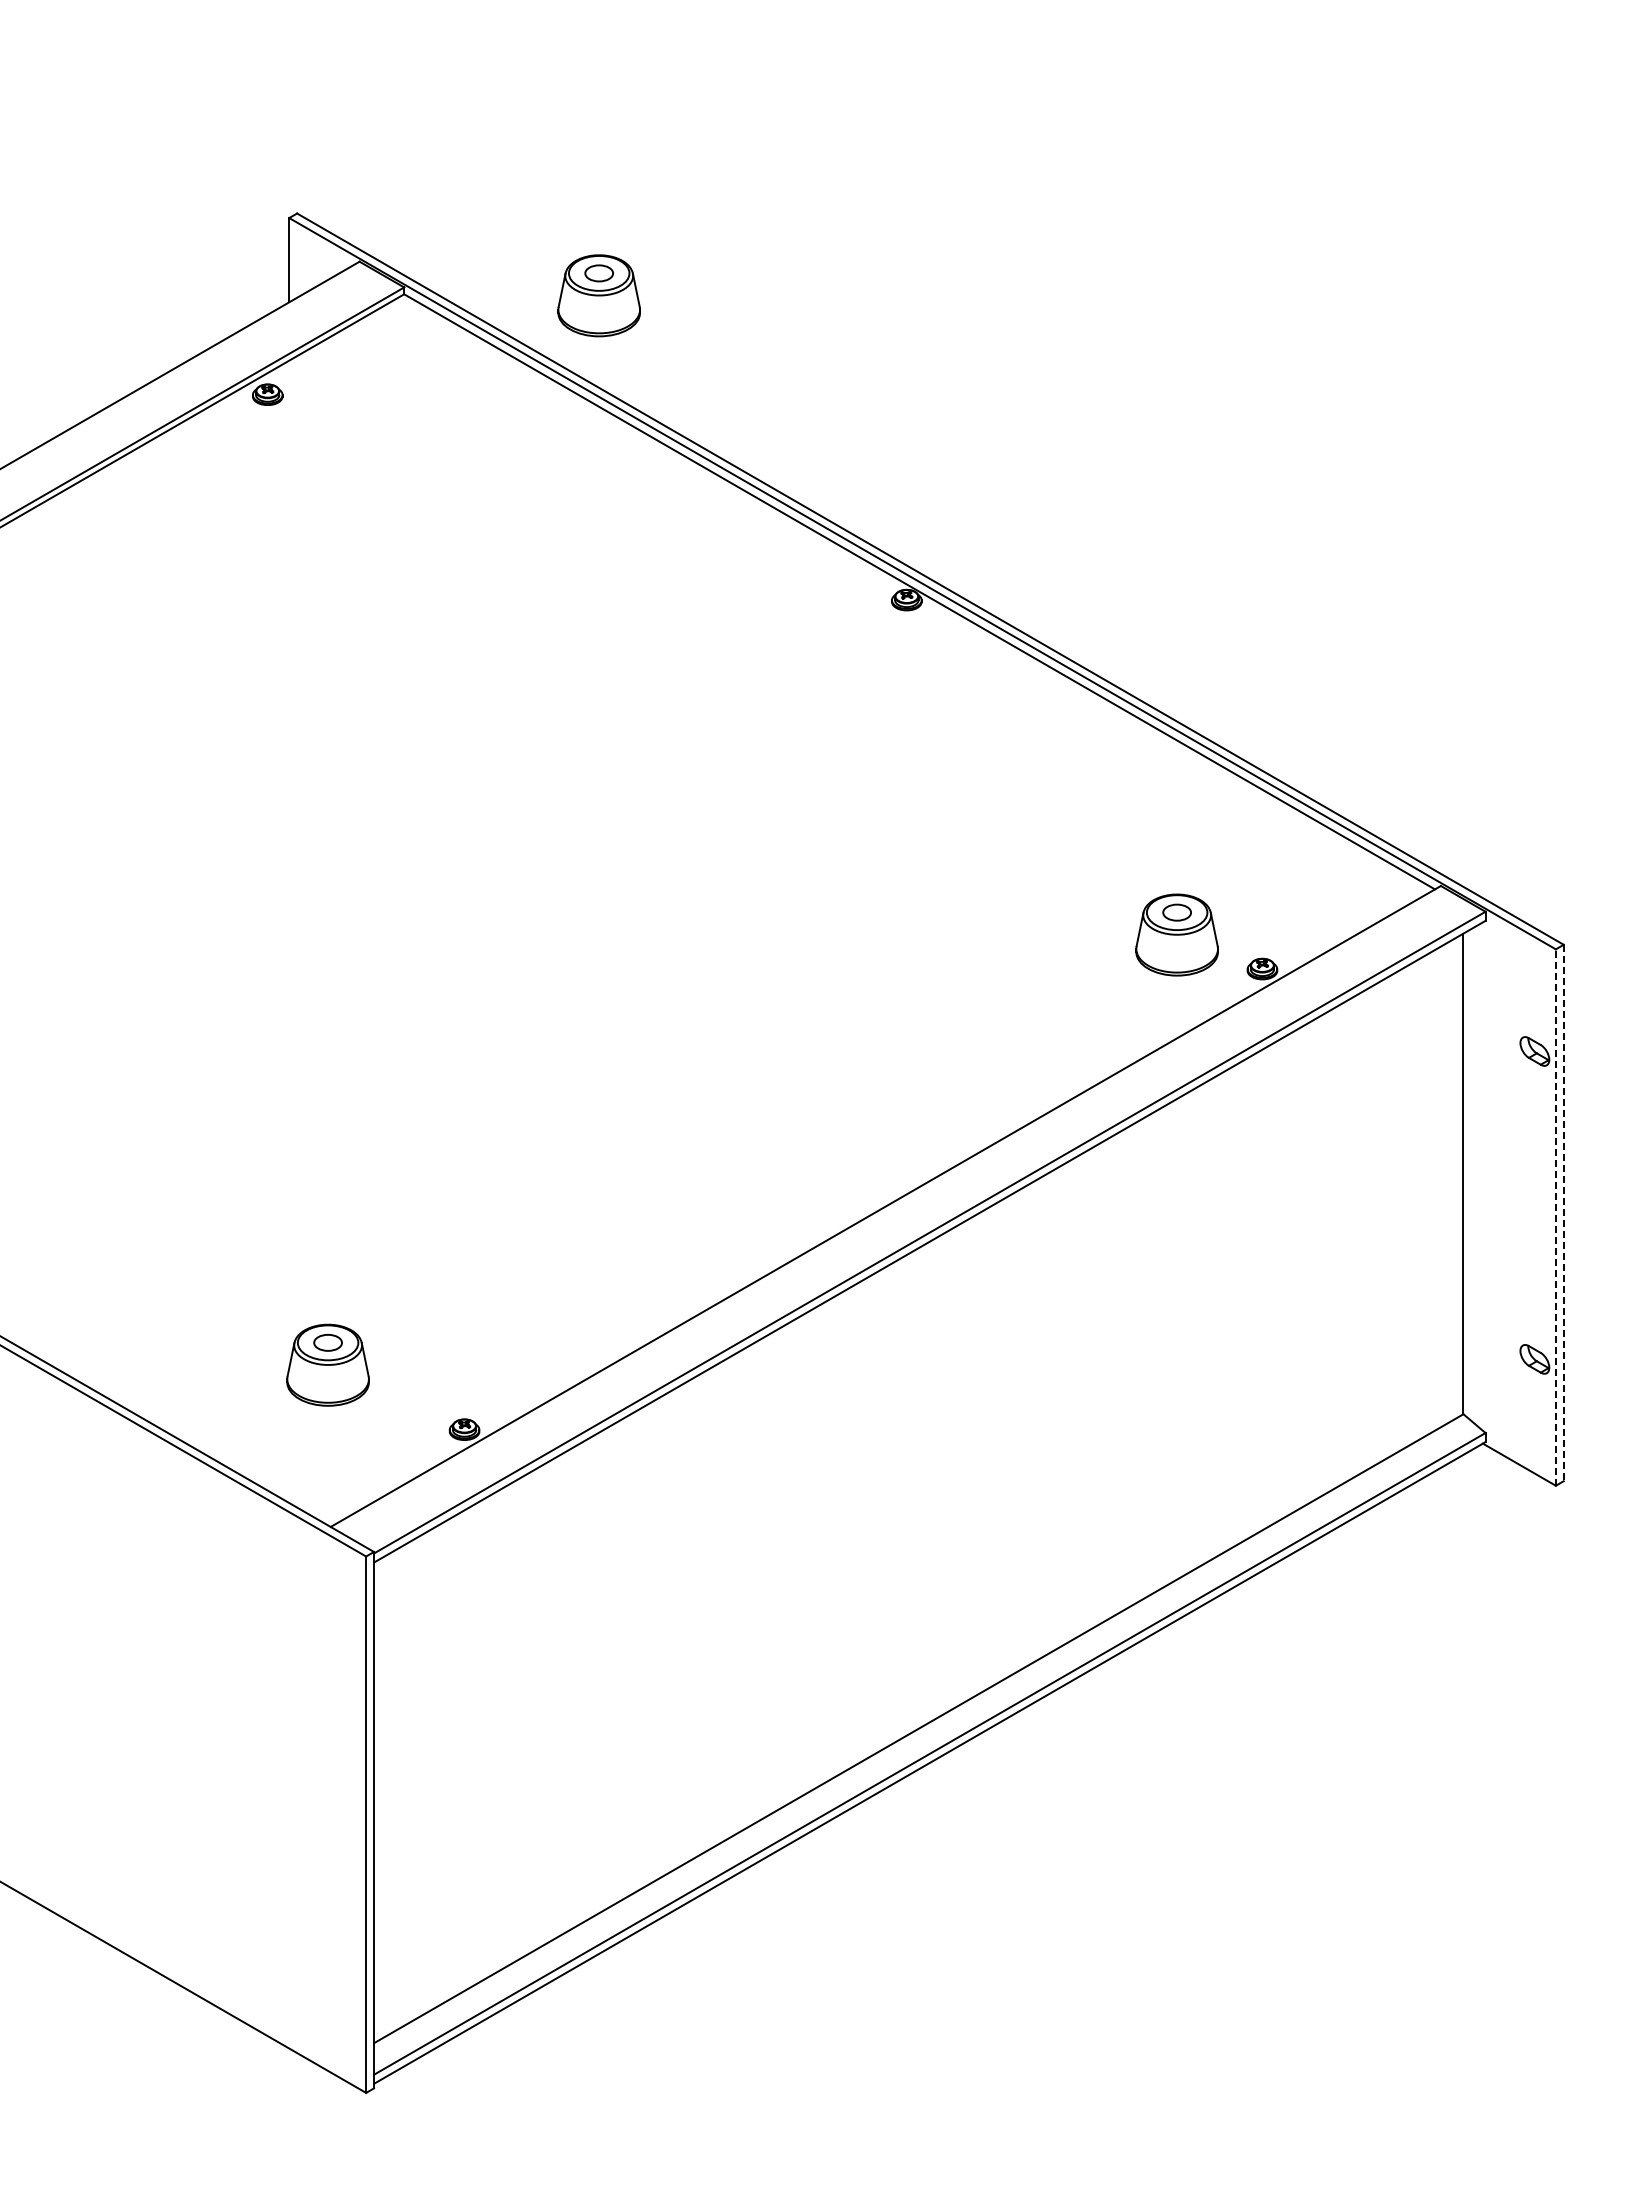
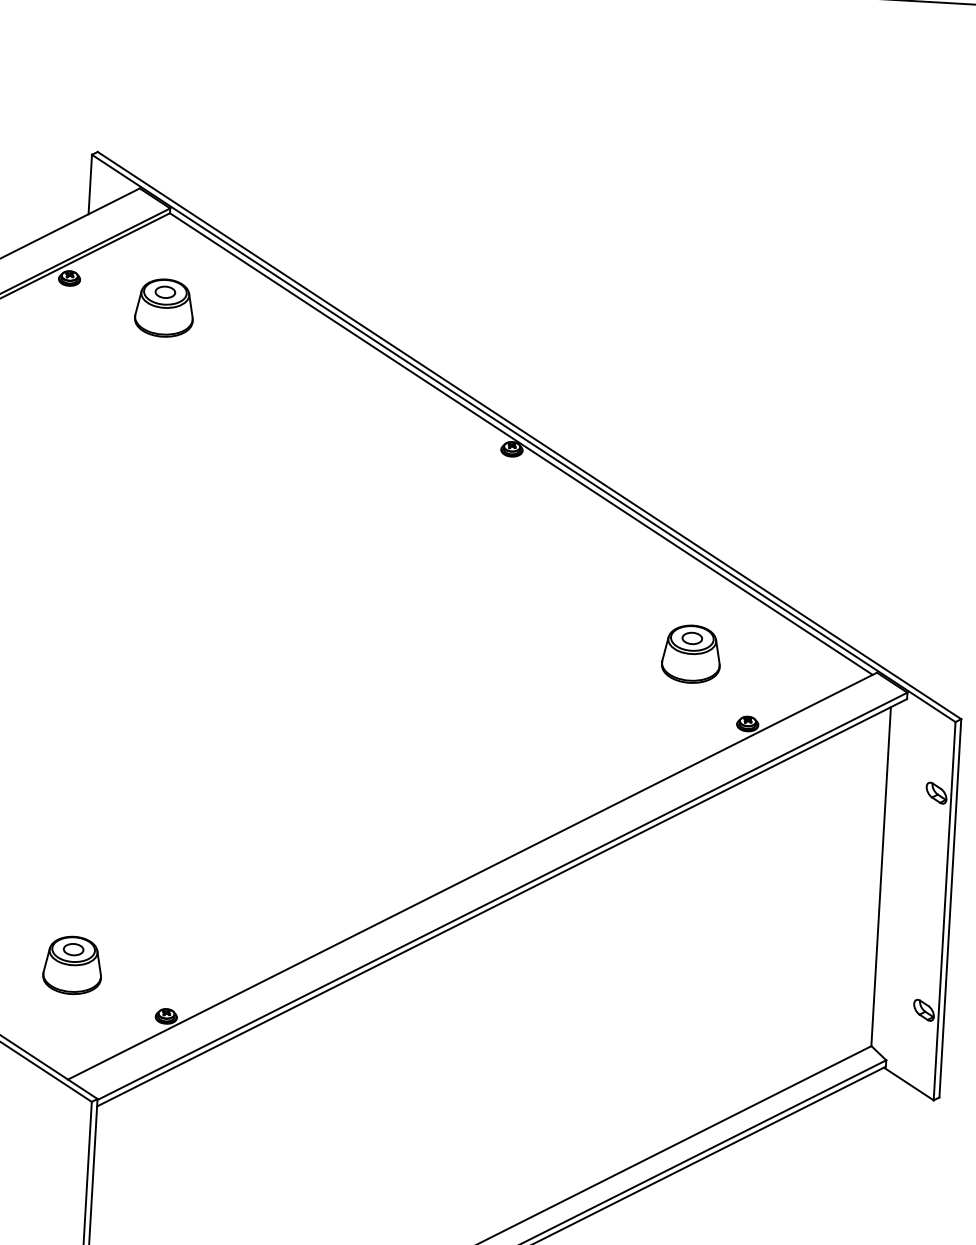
part: (598, 295) -> (164, 307), moved
part: (1176, 934) -> (691, 653), moved
line: (1563, 1213) -> (950, 908), dashed -> solid
line: (1555, 1217) -> (944, 911), dashed -> solid

